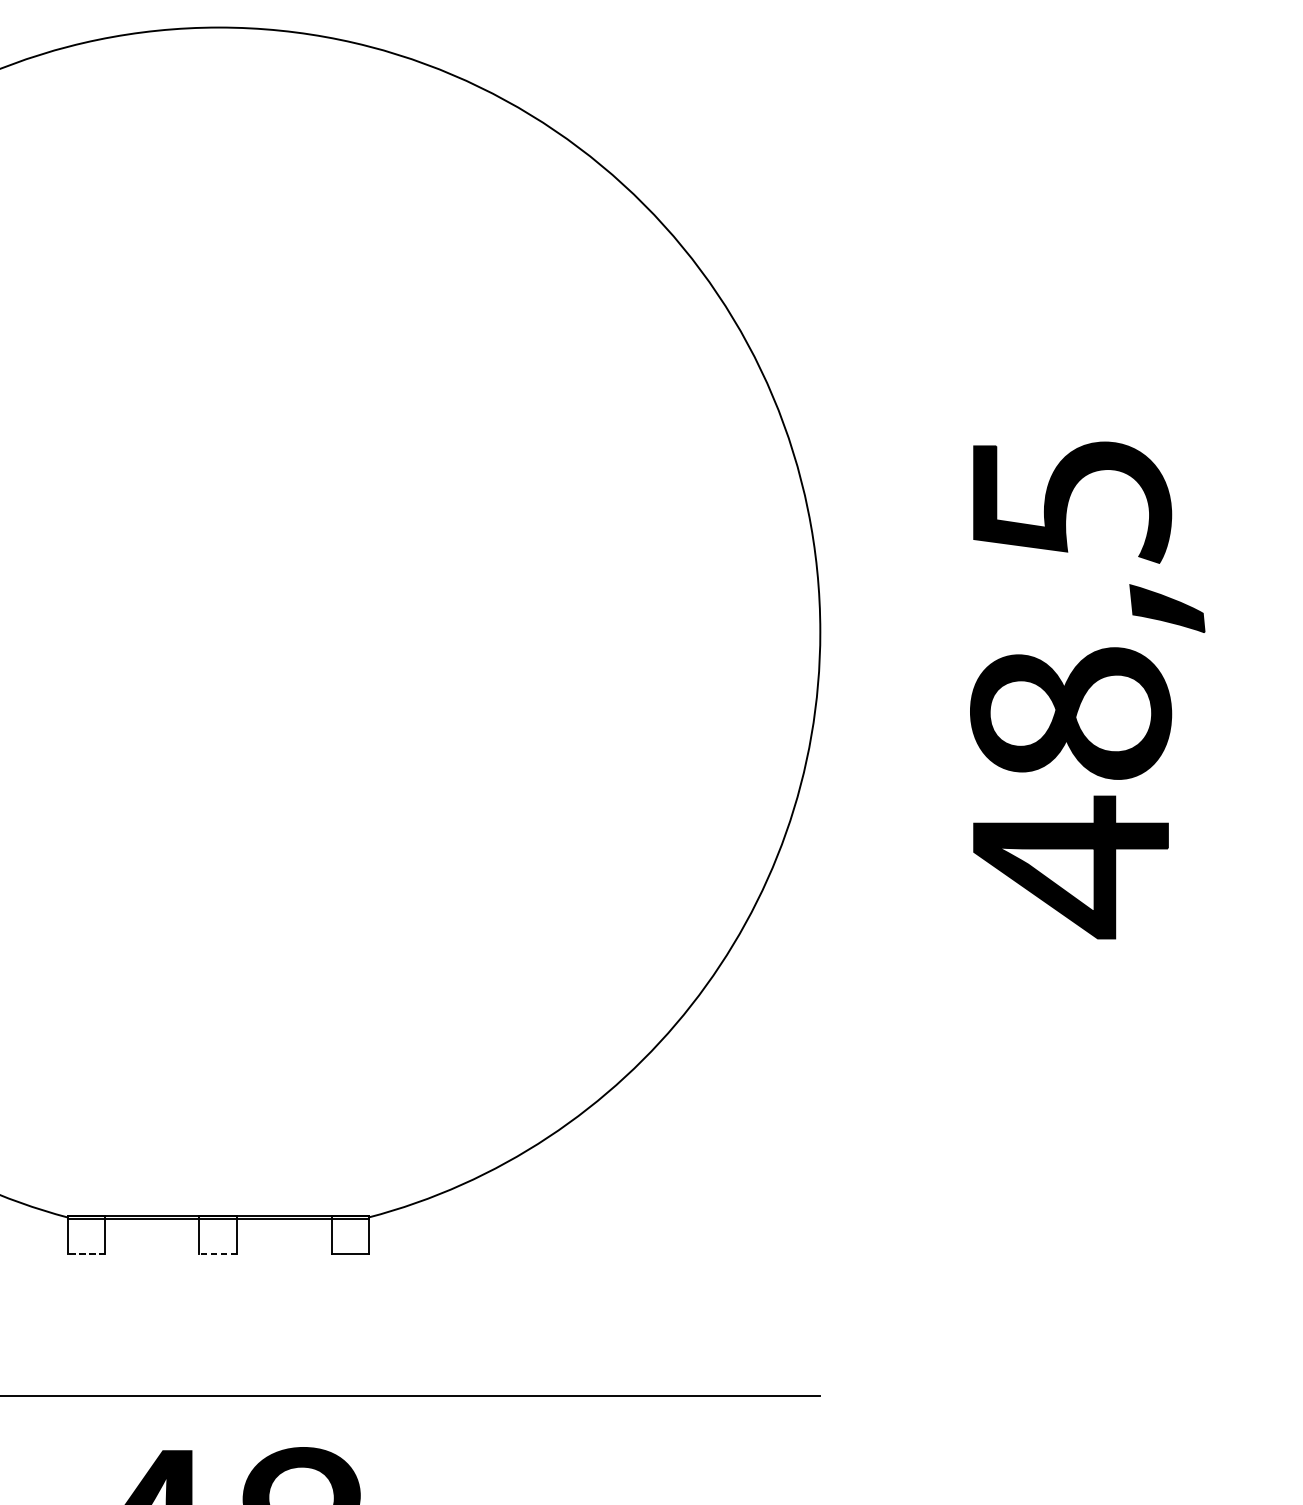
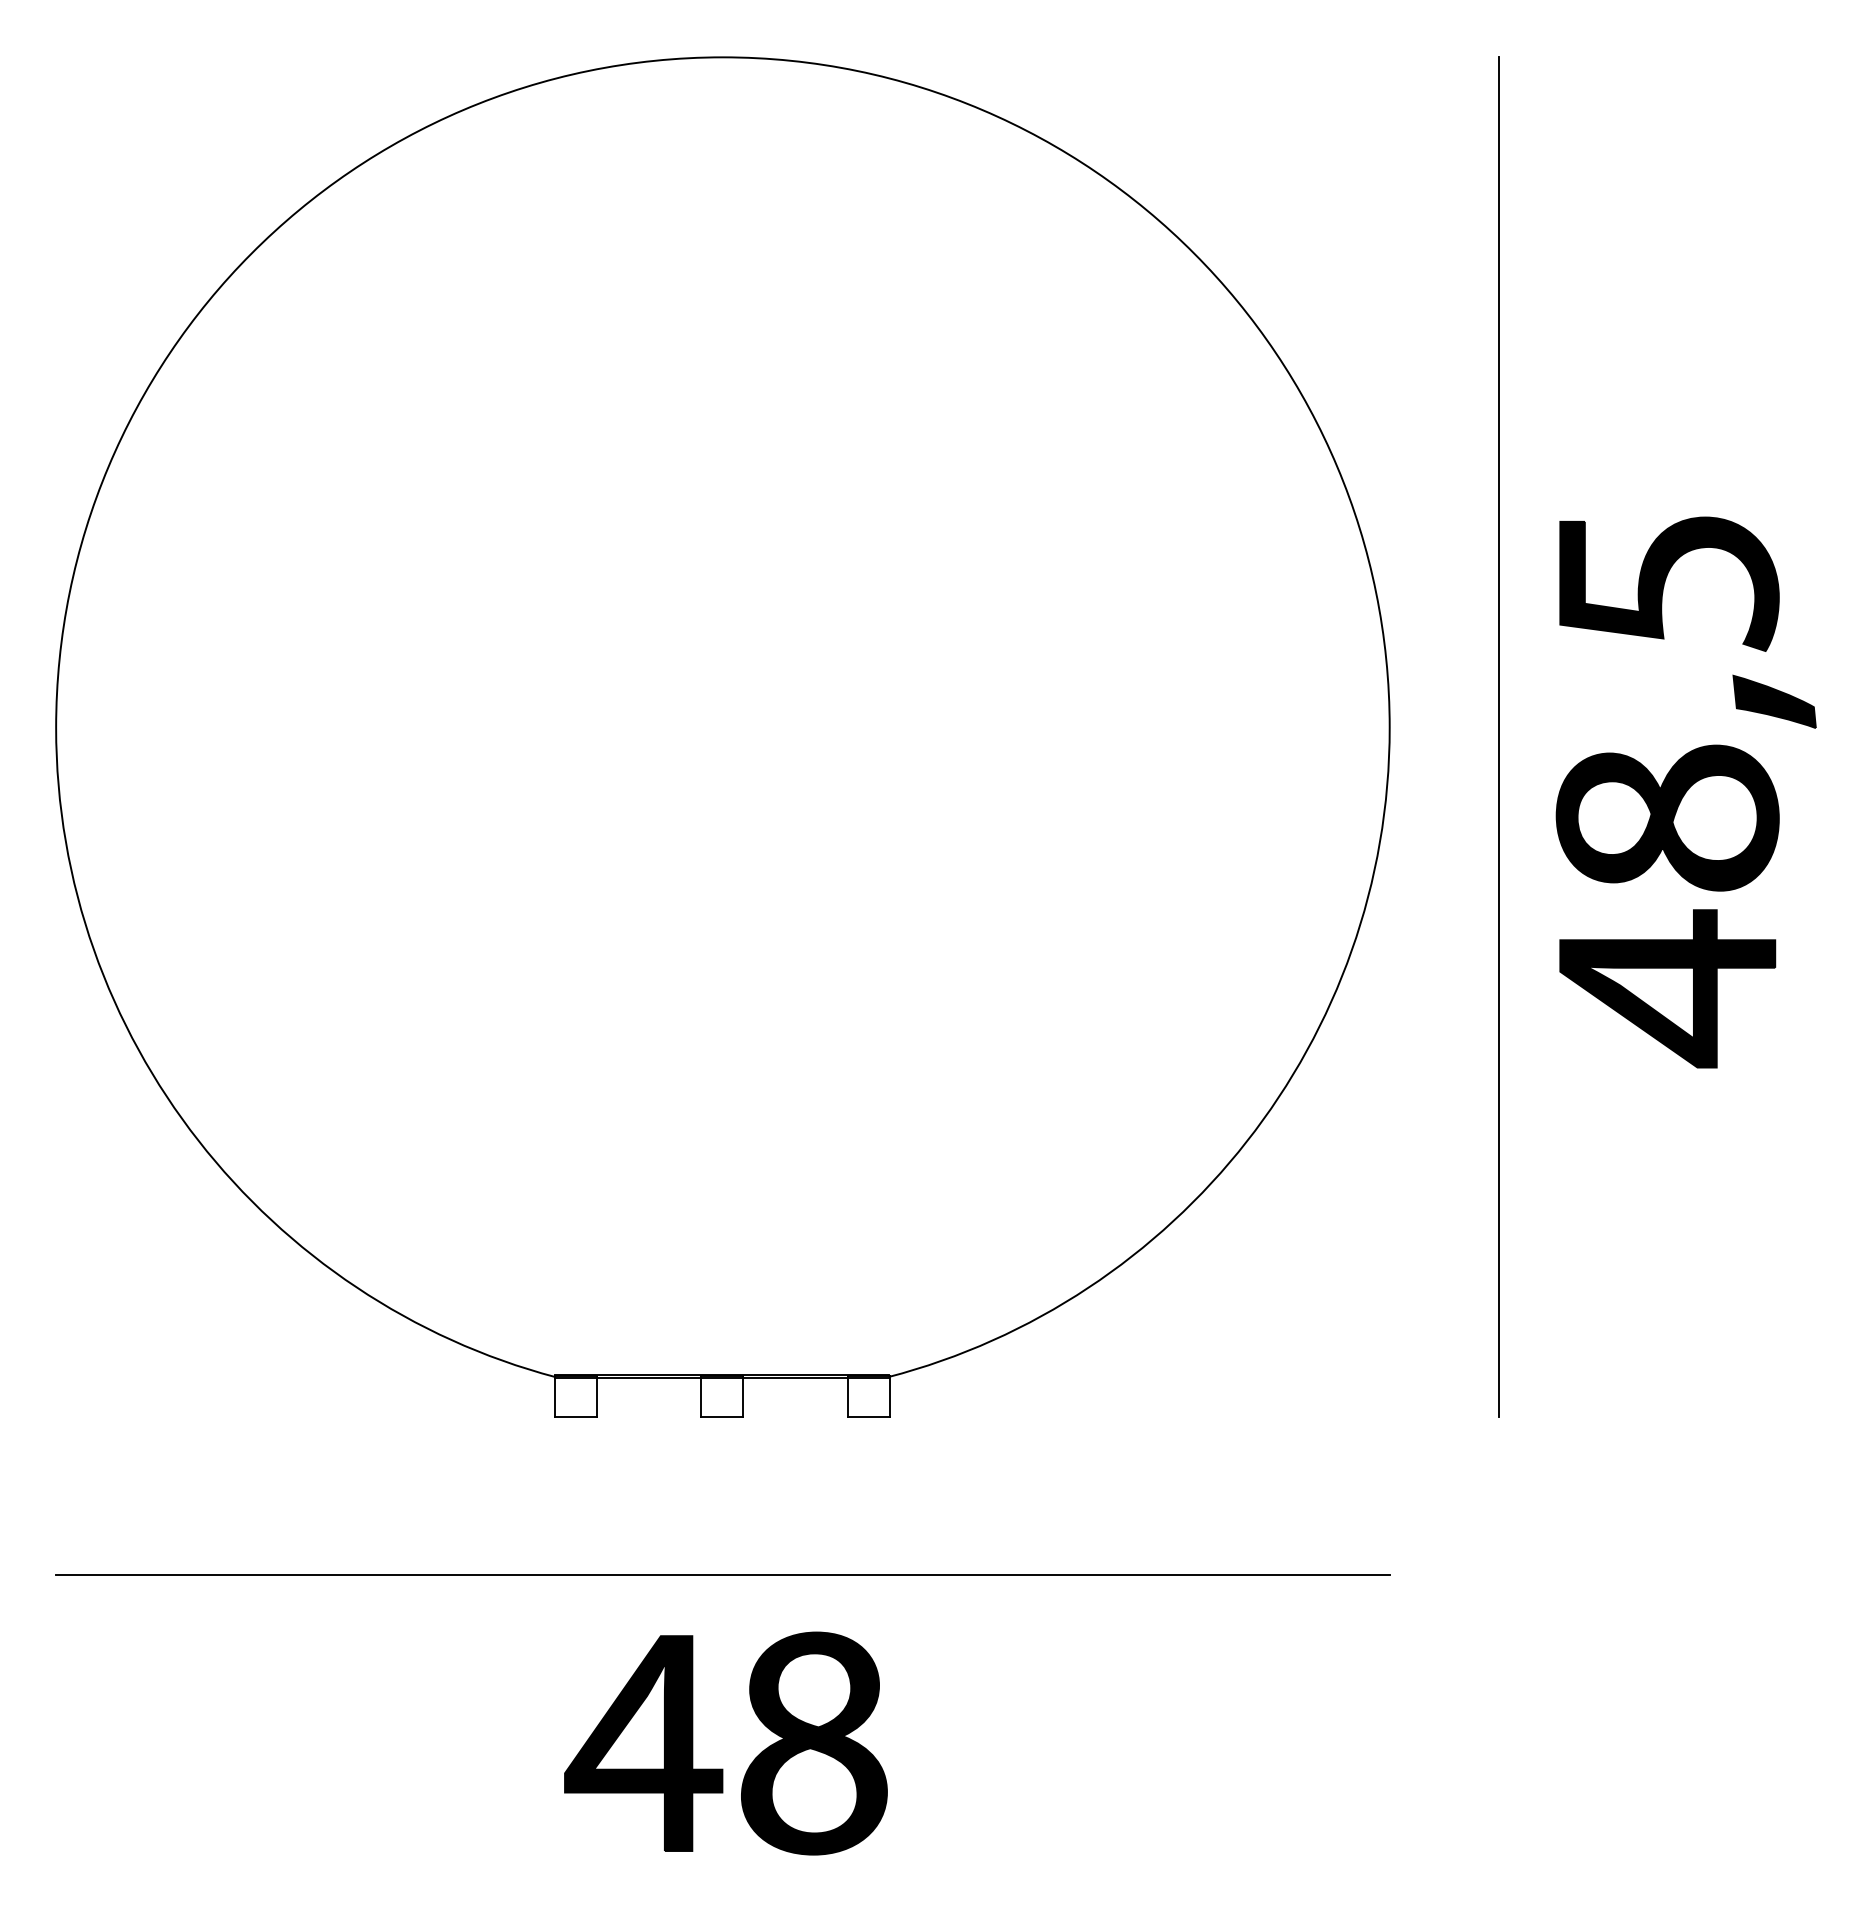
line: (918, 640) -> (1498, 737), added
line: (87, 1254) -> (576, 1417), dashed -> solid
line: (217, 1254) -> (721, 1417), dashed -> solid

